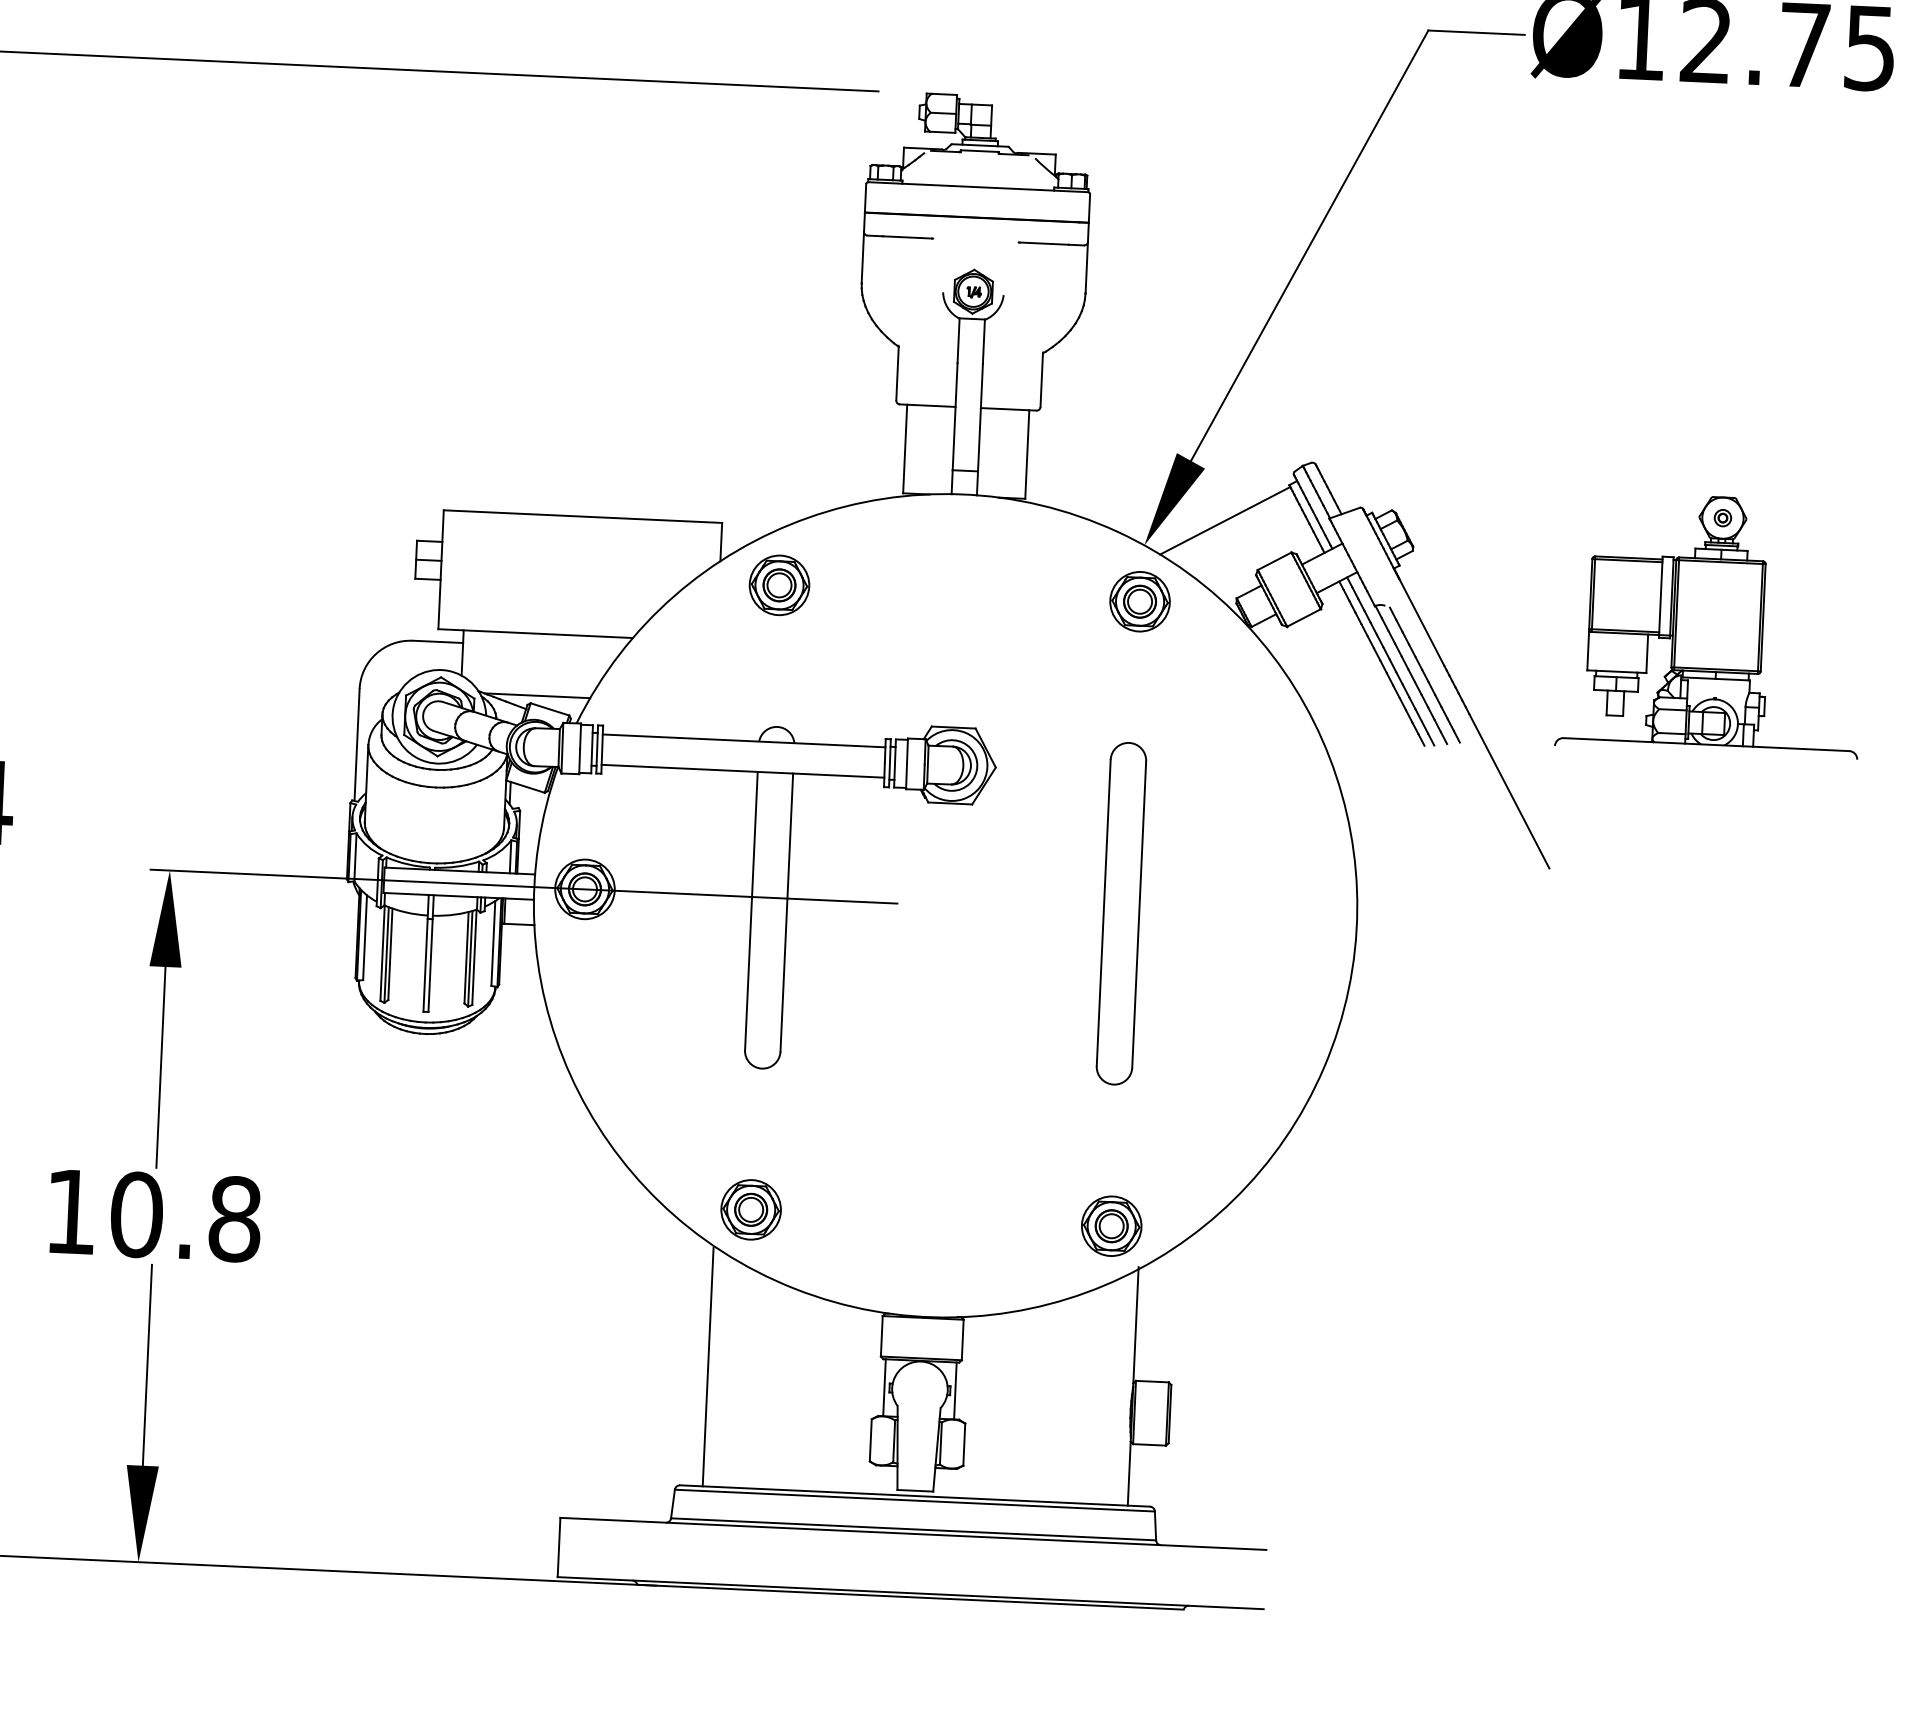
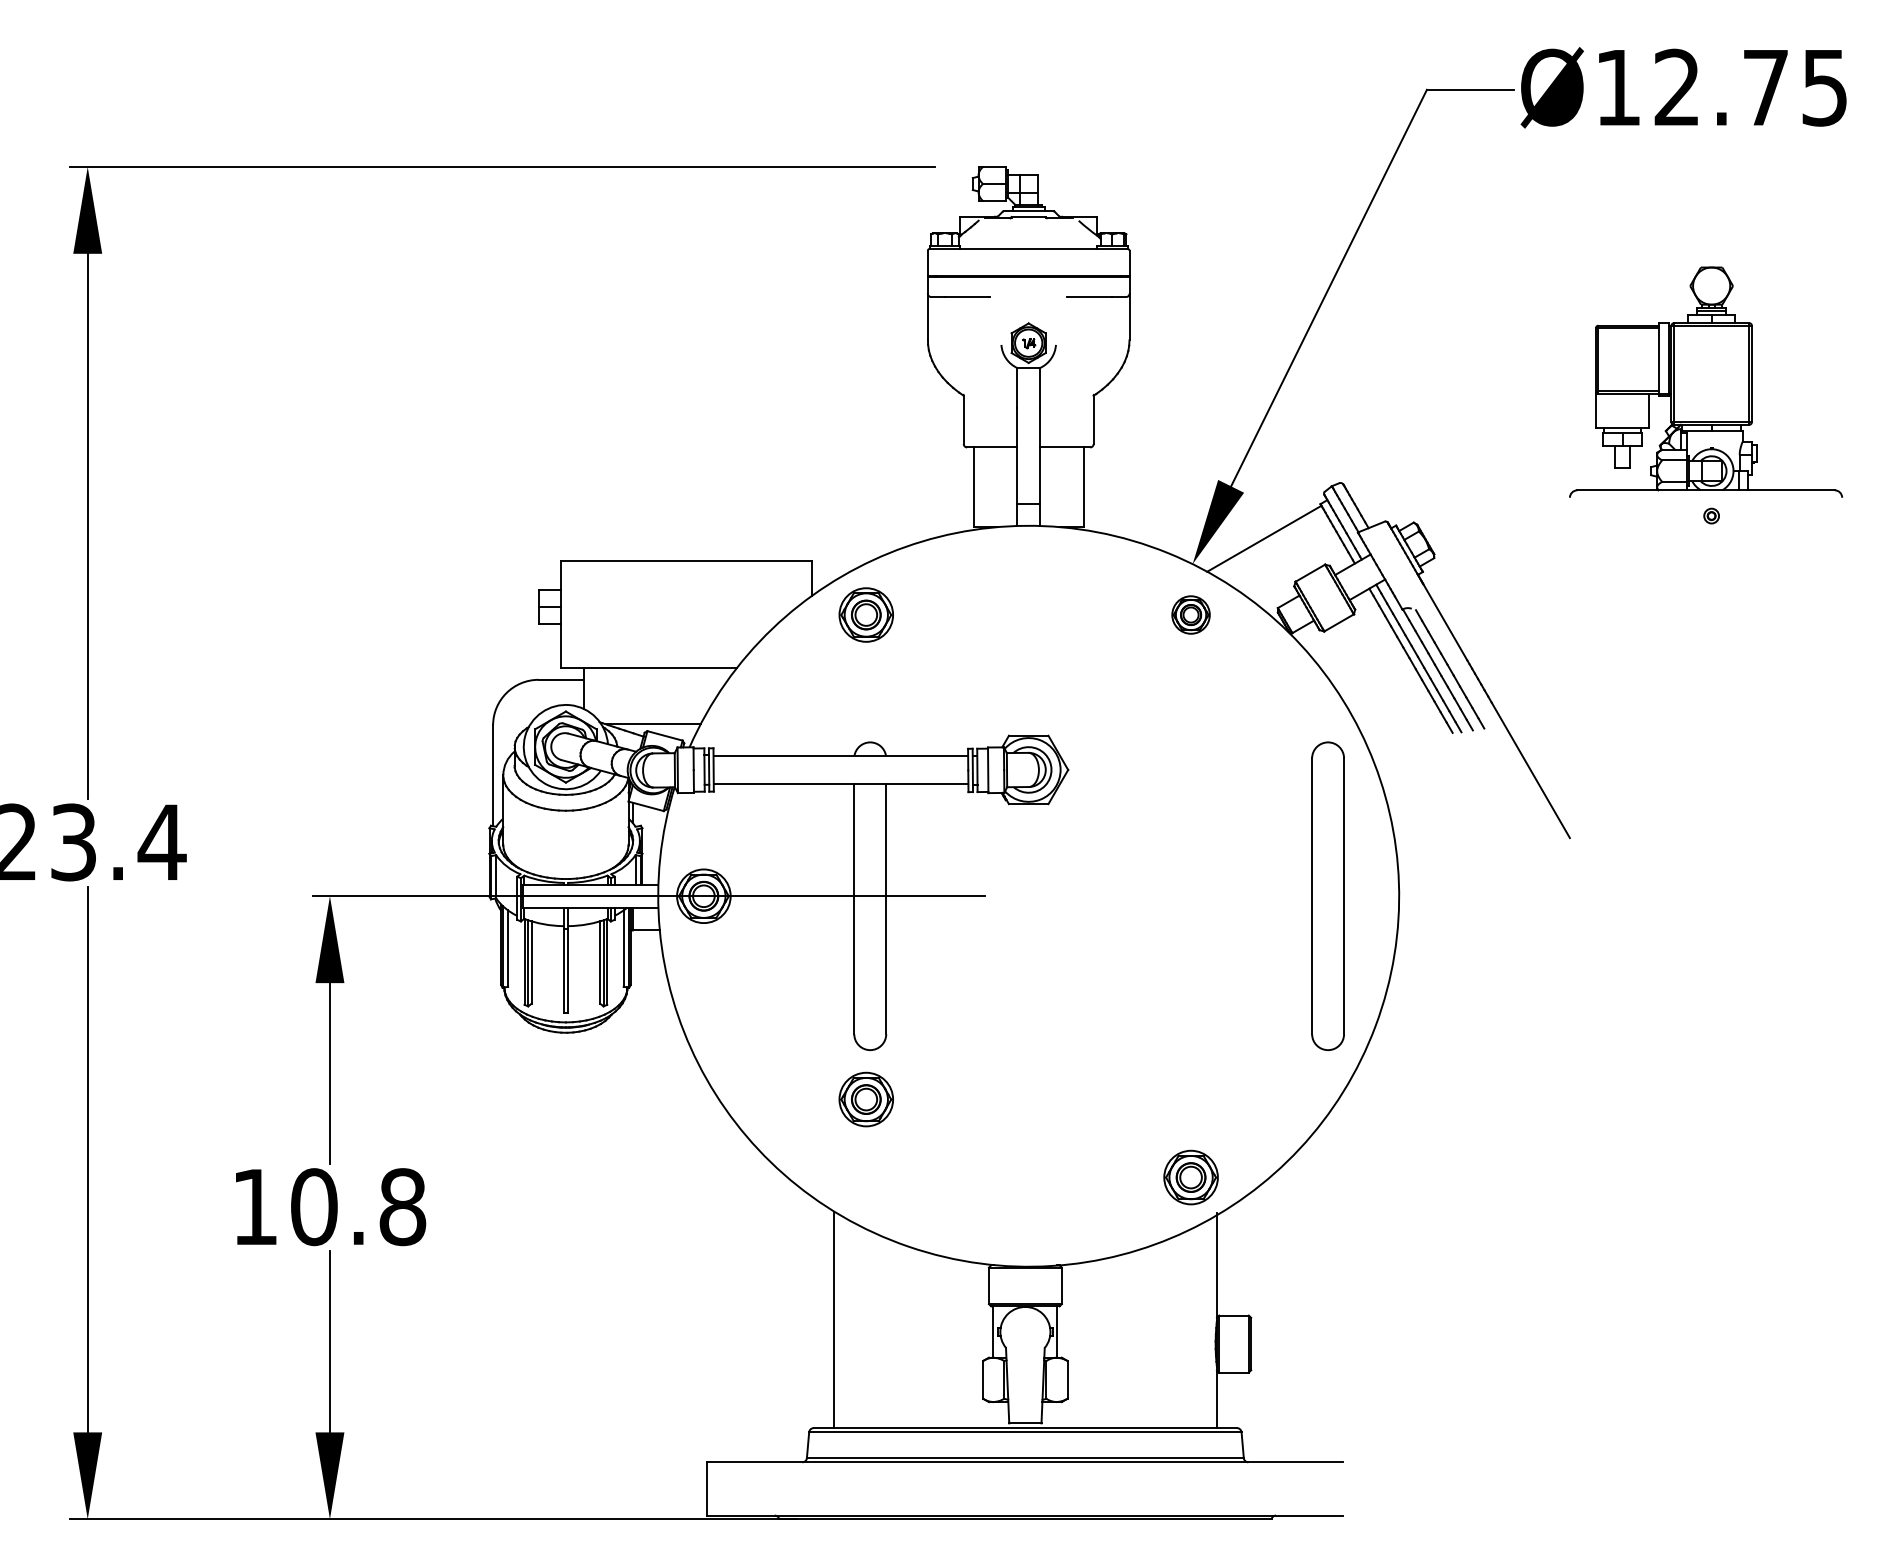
part: (1139, 601) -> (1190, 614), size x0.7
part: (1711, 623) -> (1705, 381), moved
part: (1120, 912) -> (1327, 895), moved
part: (750, 1209) -> (865, 1099), moved

